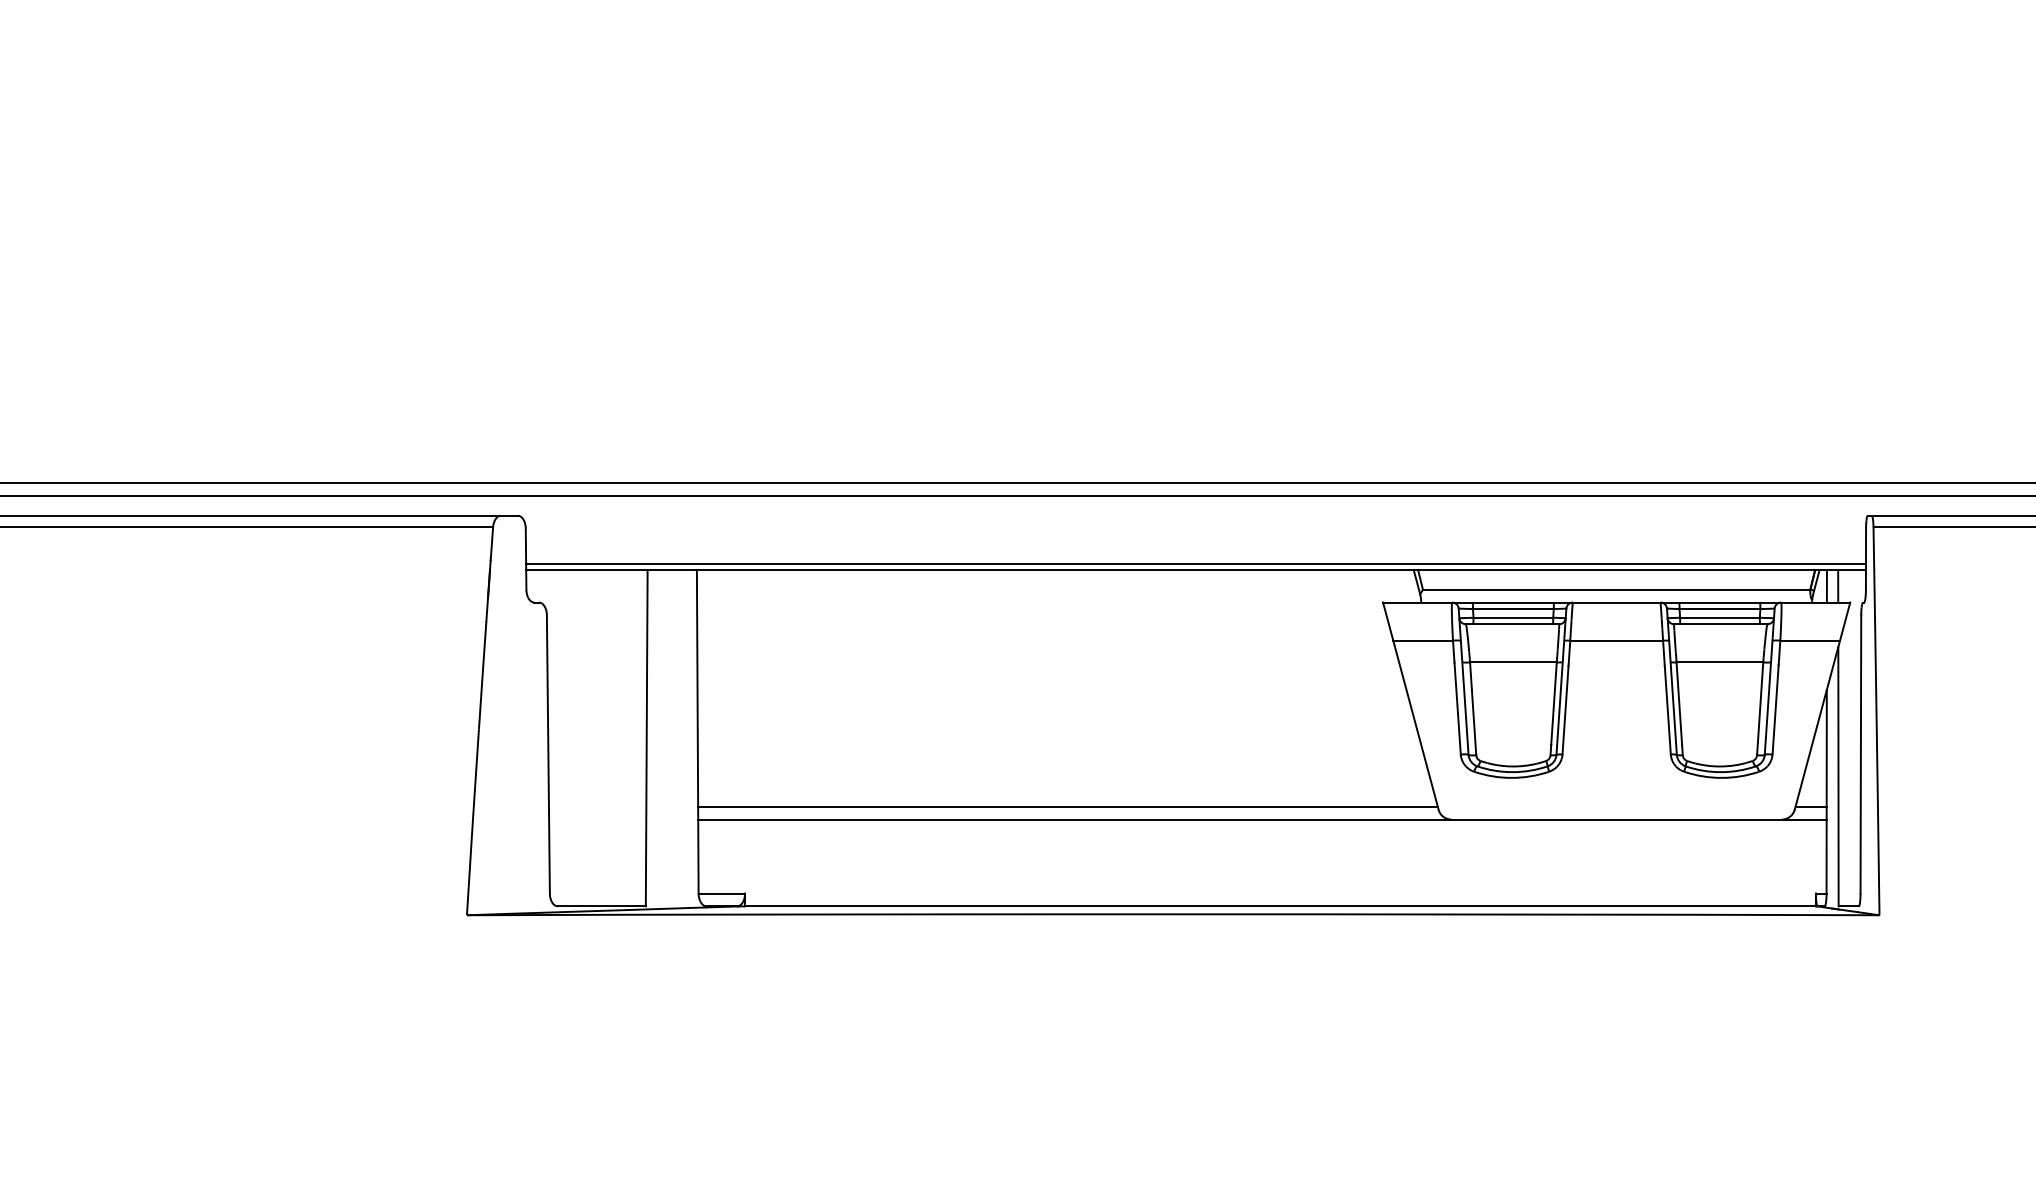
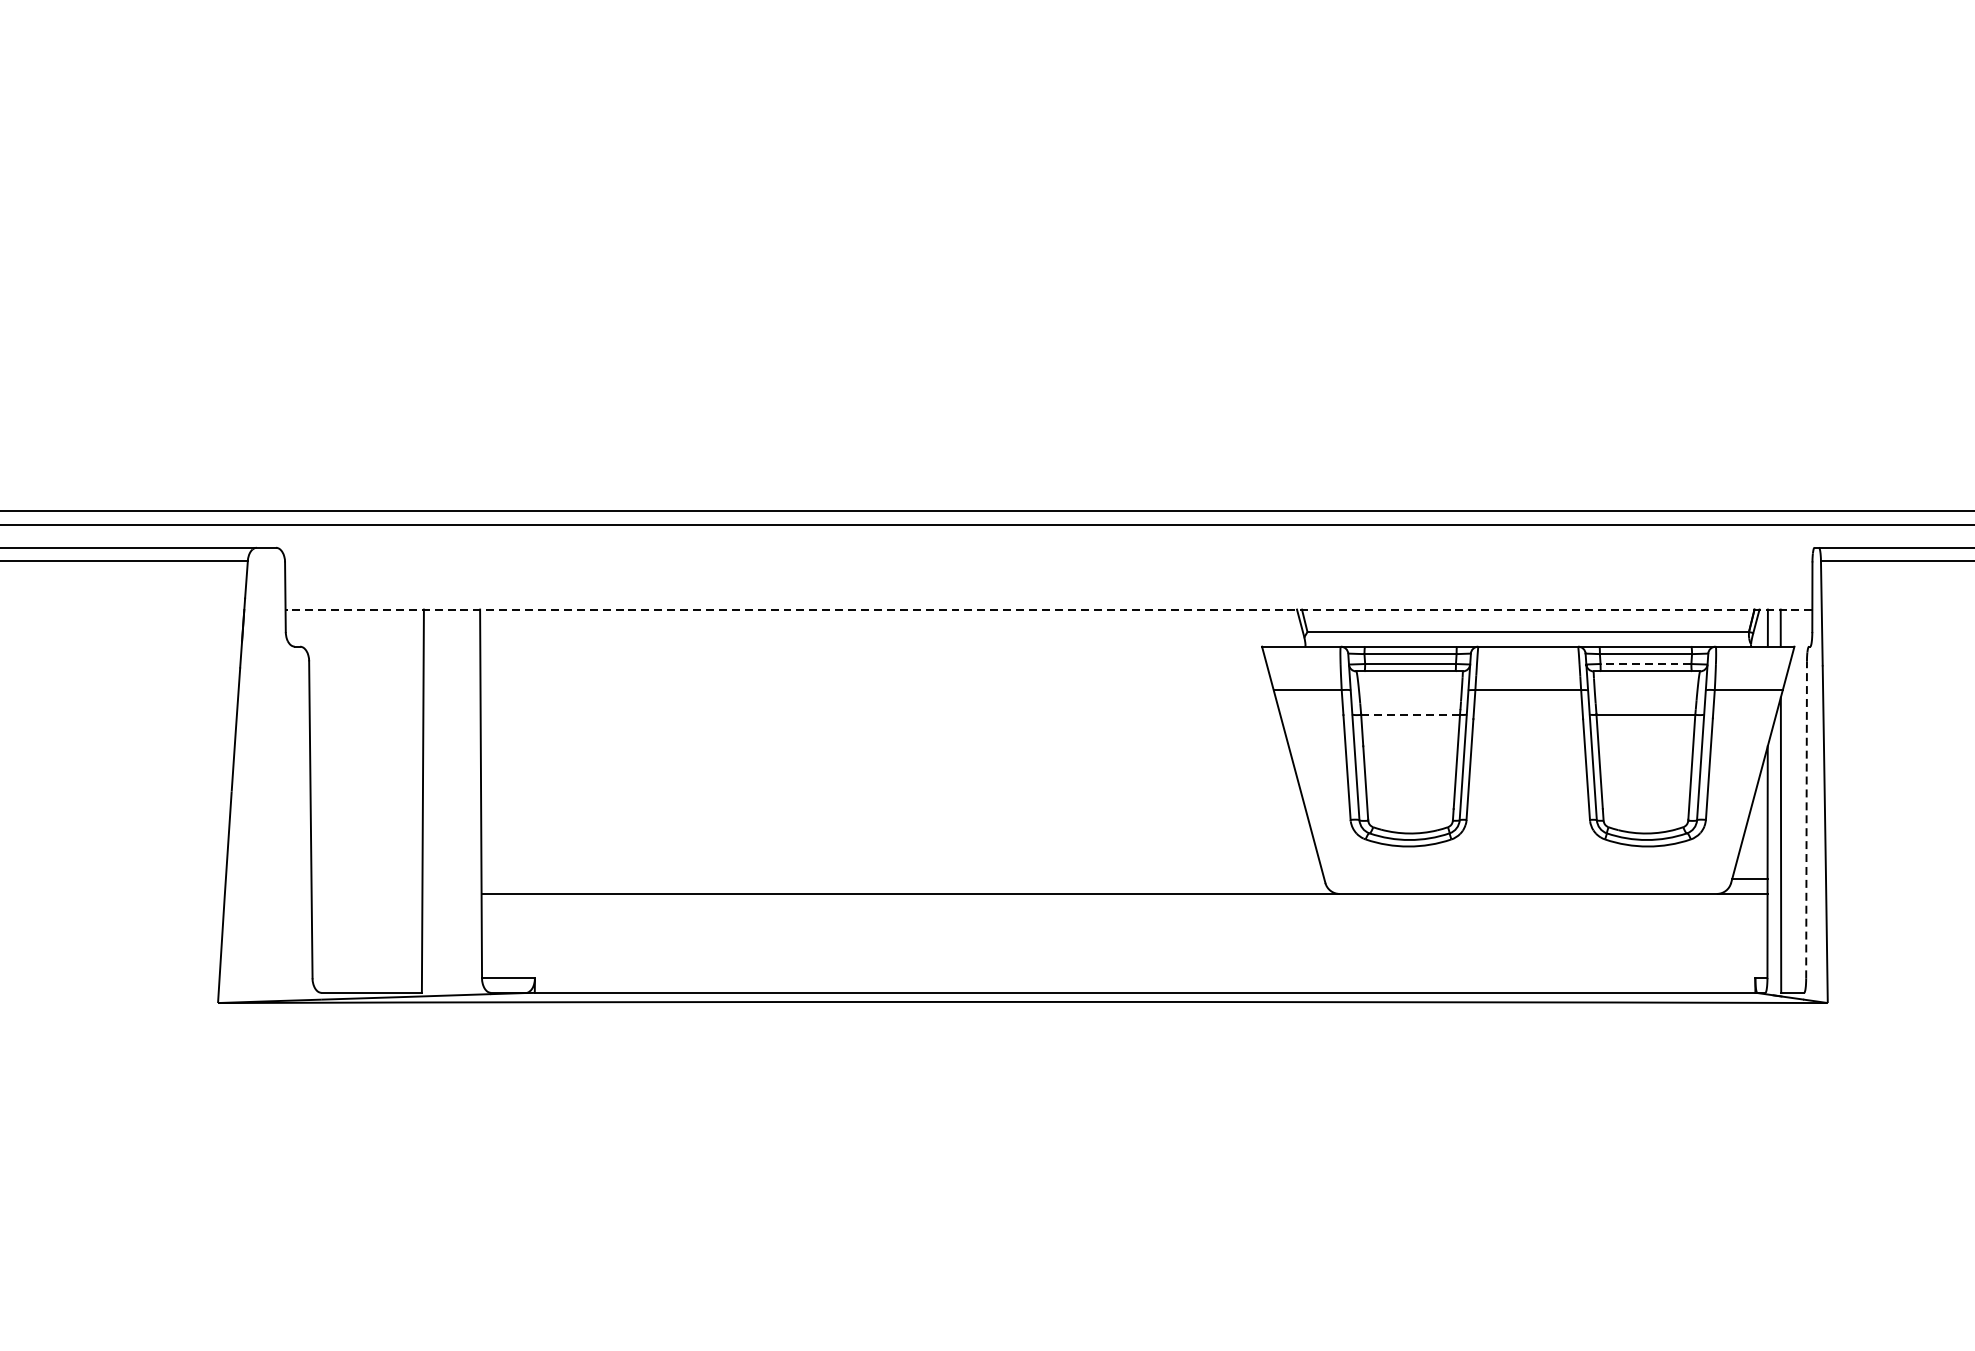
line: (1195, 563) -> (1048, 602), removed
line: (1196, 570) -> (1049, 610), solid -> dashed
line: (1719, 617) -> (1645, 663), solid -> dashed
line: (1513, 662) -> (1410, 715), solid -> dashed
line: (1860, 753) -> (1806, 818), solid -> dashed
line: (1067, 806) -> (902, 879), removed

